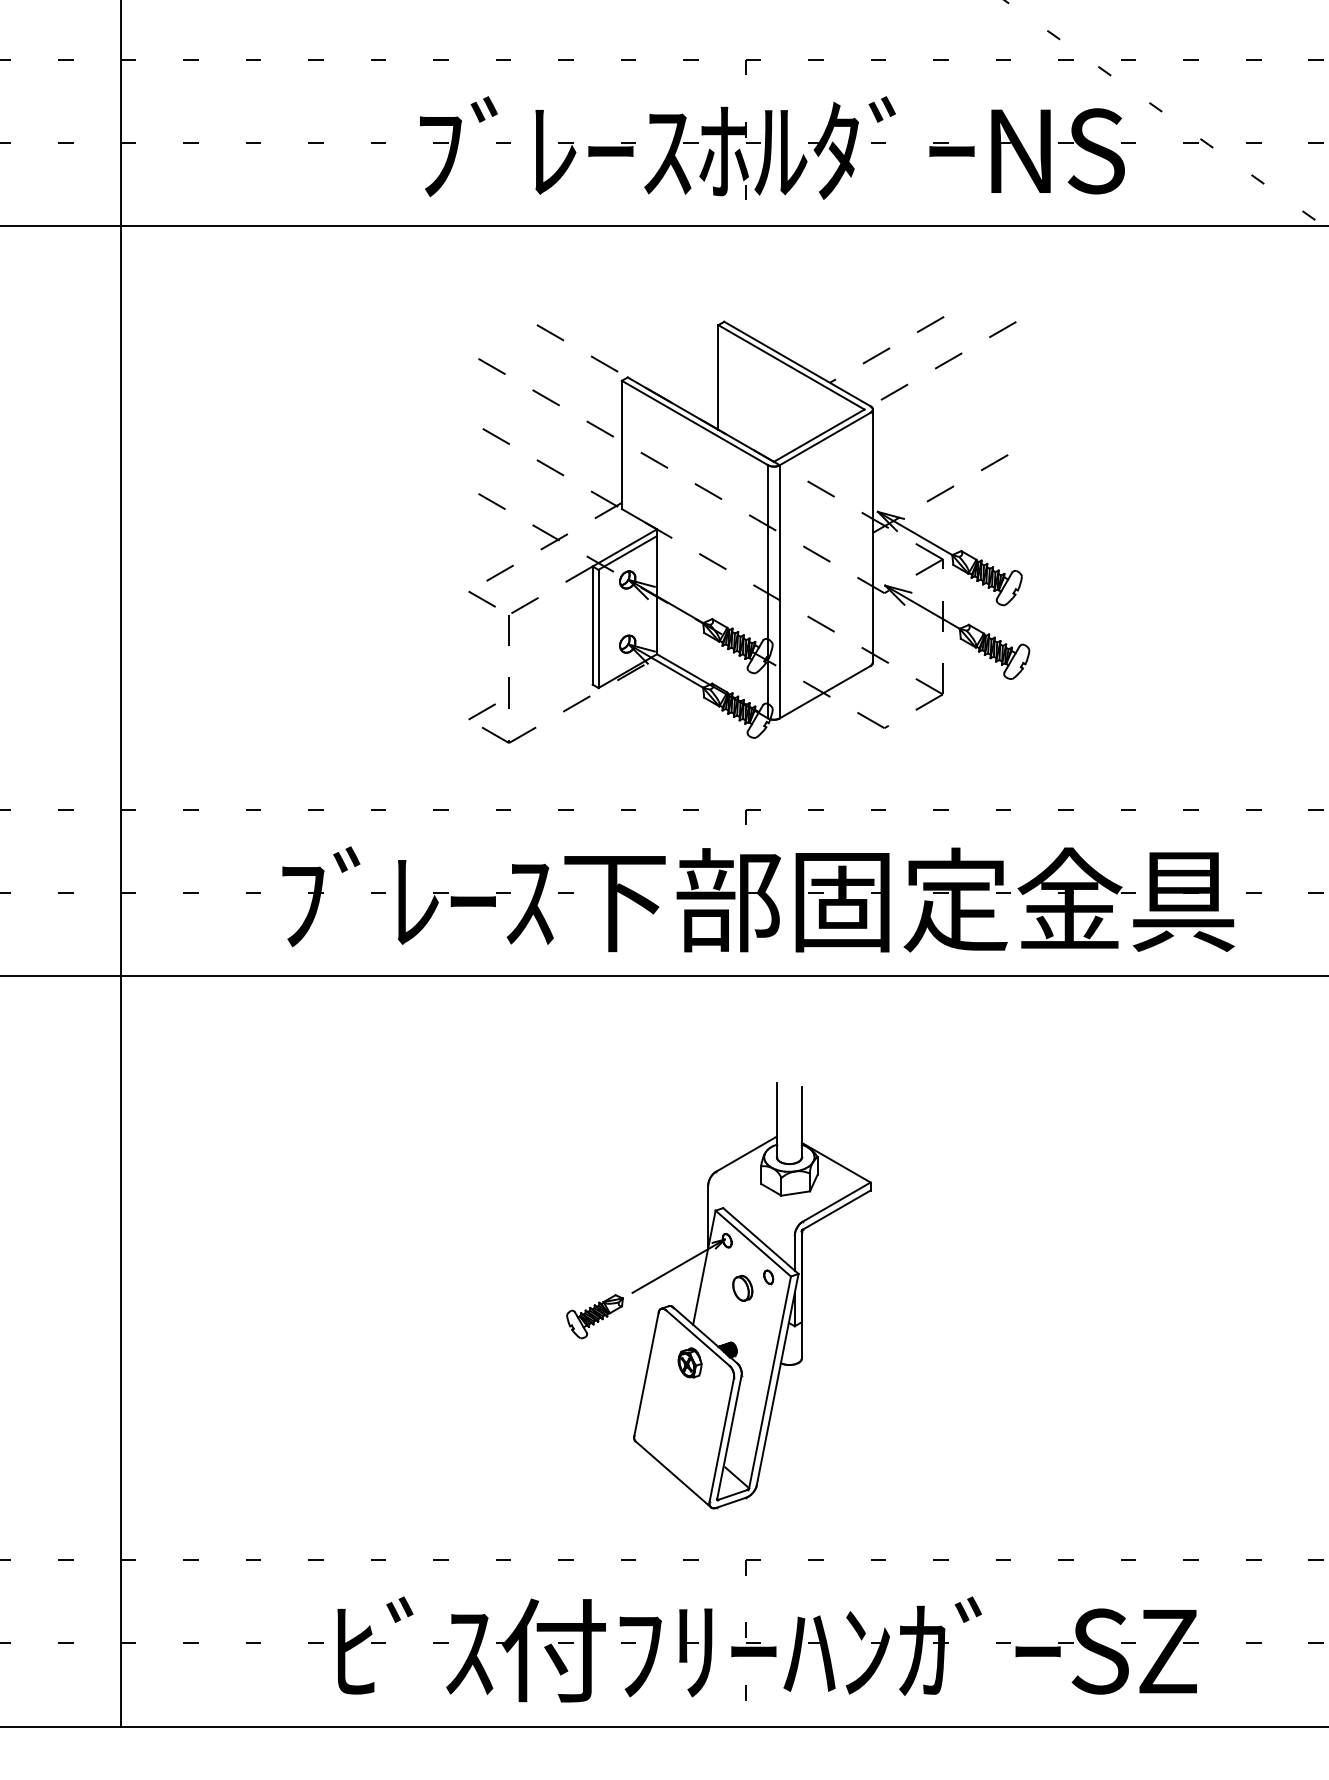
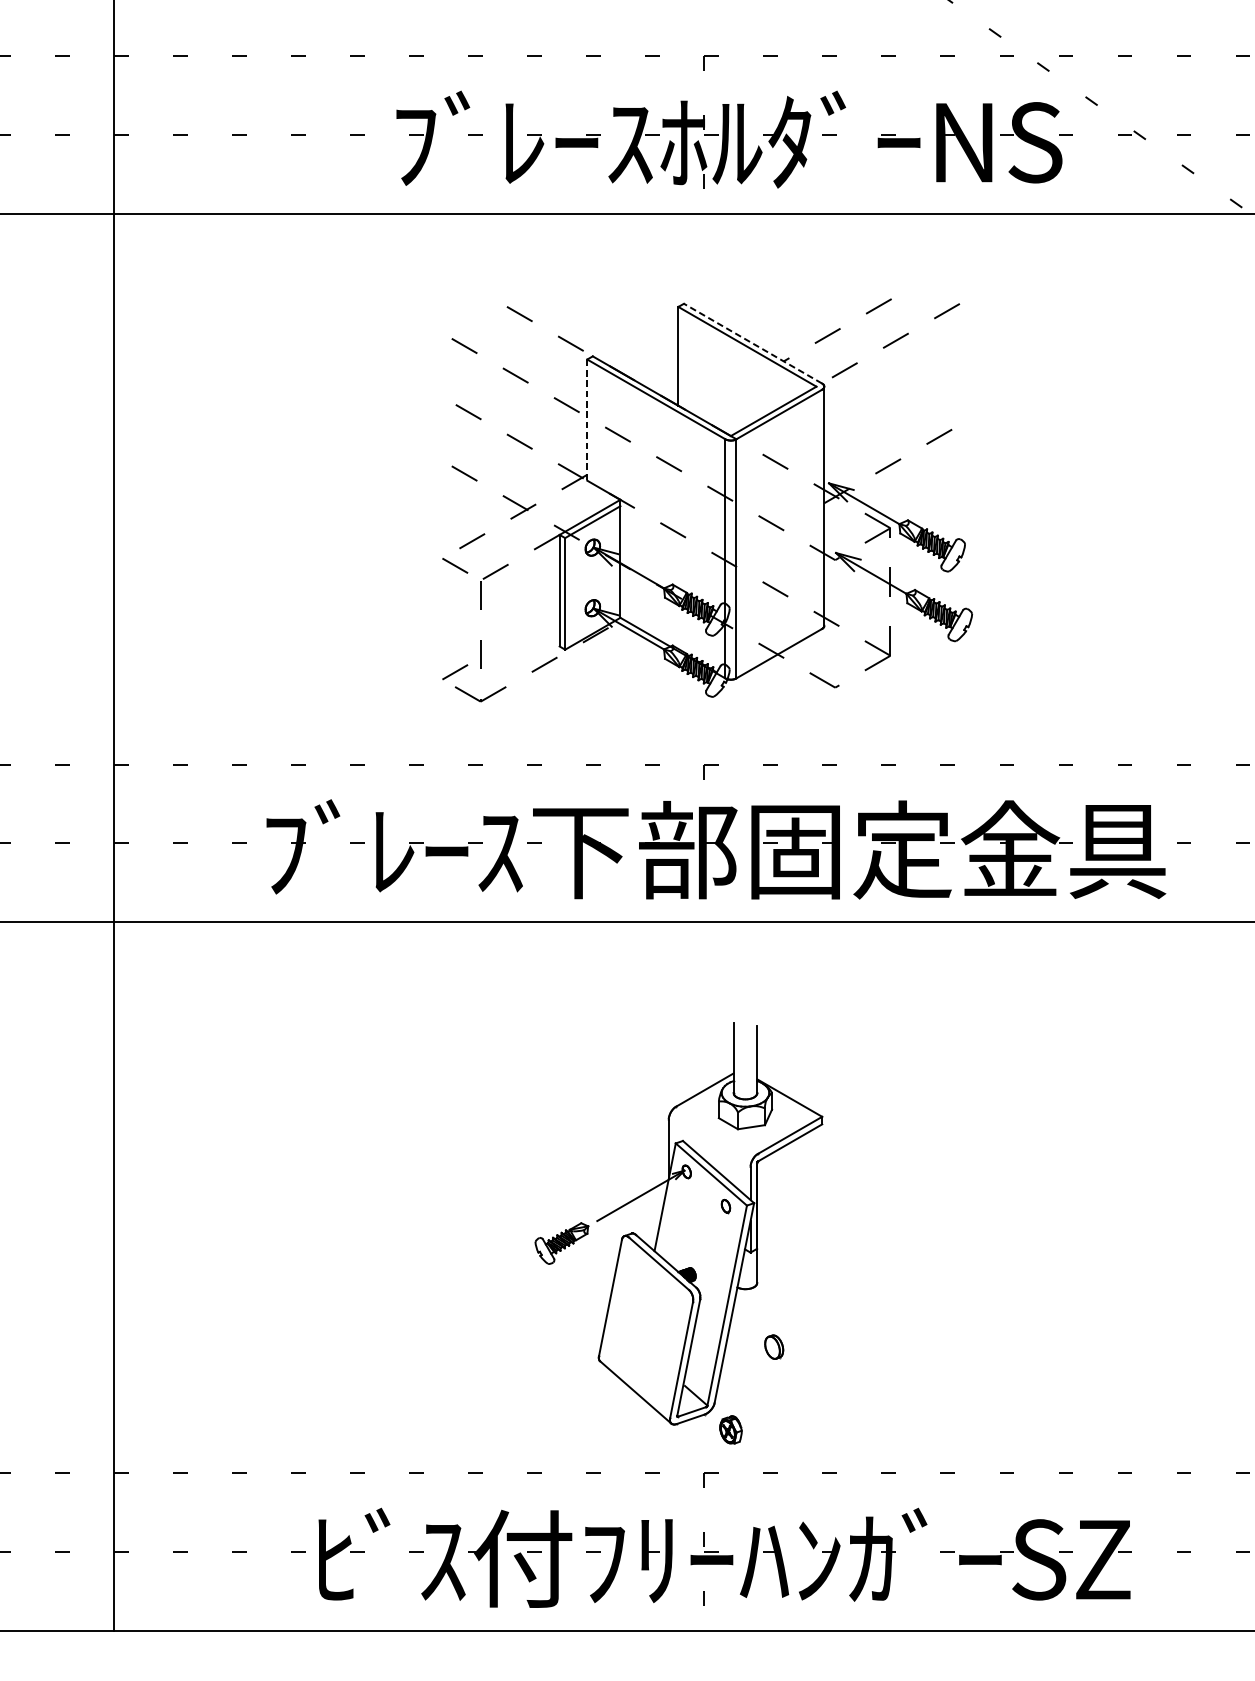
line: (796, 363) -> (752, 343), solid -> dashed
line: (621, 445) -> (586, 420), solid -> dashed
part: (742, 1288) -> (773, 1347), moved
part: (689, 1362) -> (730, 1429), moved

